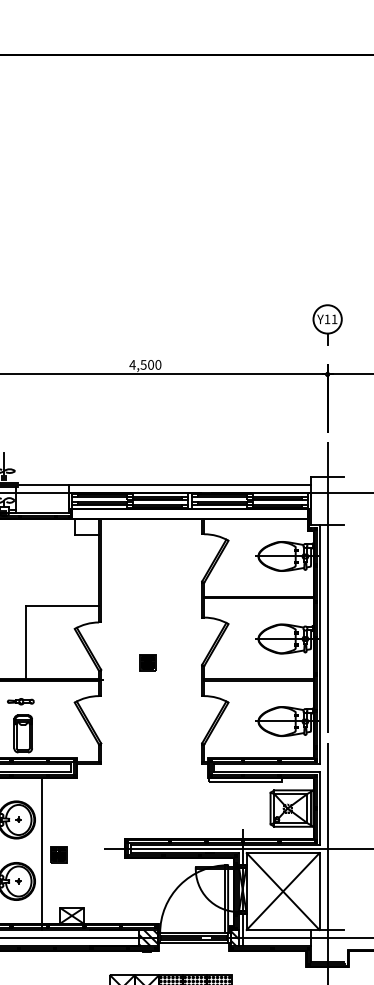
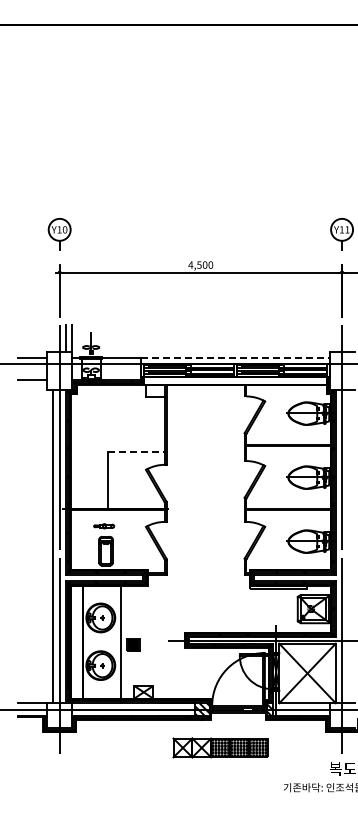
line: (190, 485) -> (235, 358), solid -> dashed
line: (63, 606) -> (137, 452), solid -> dashed
part: (147, 662) -> (202, 495), removed

